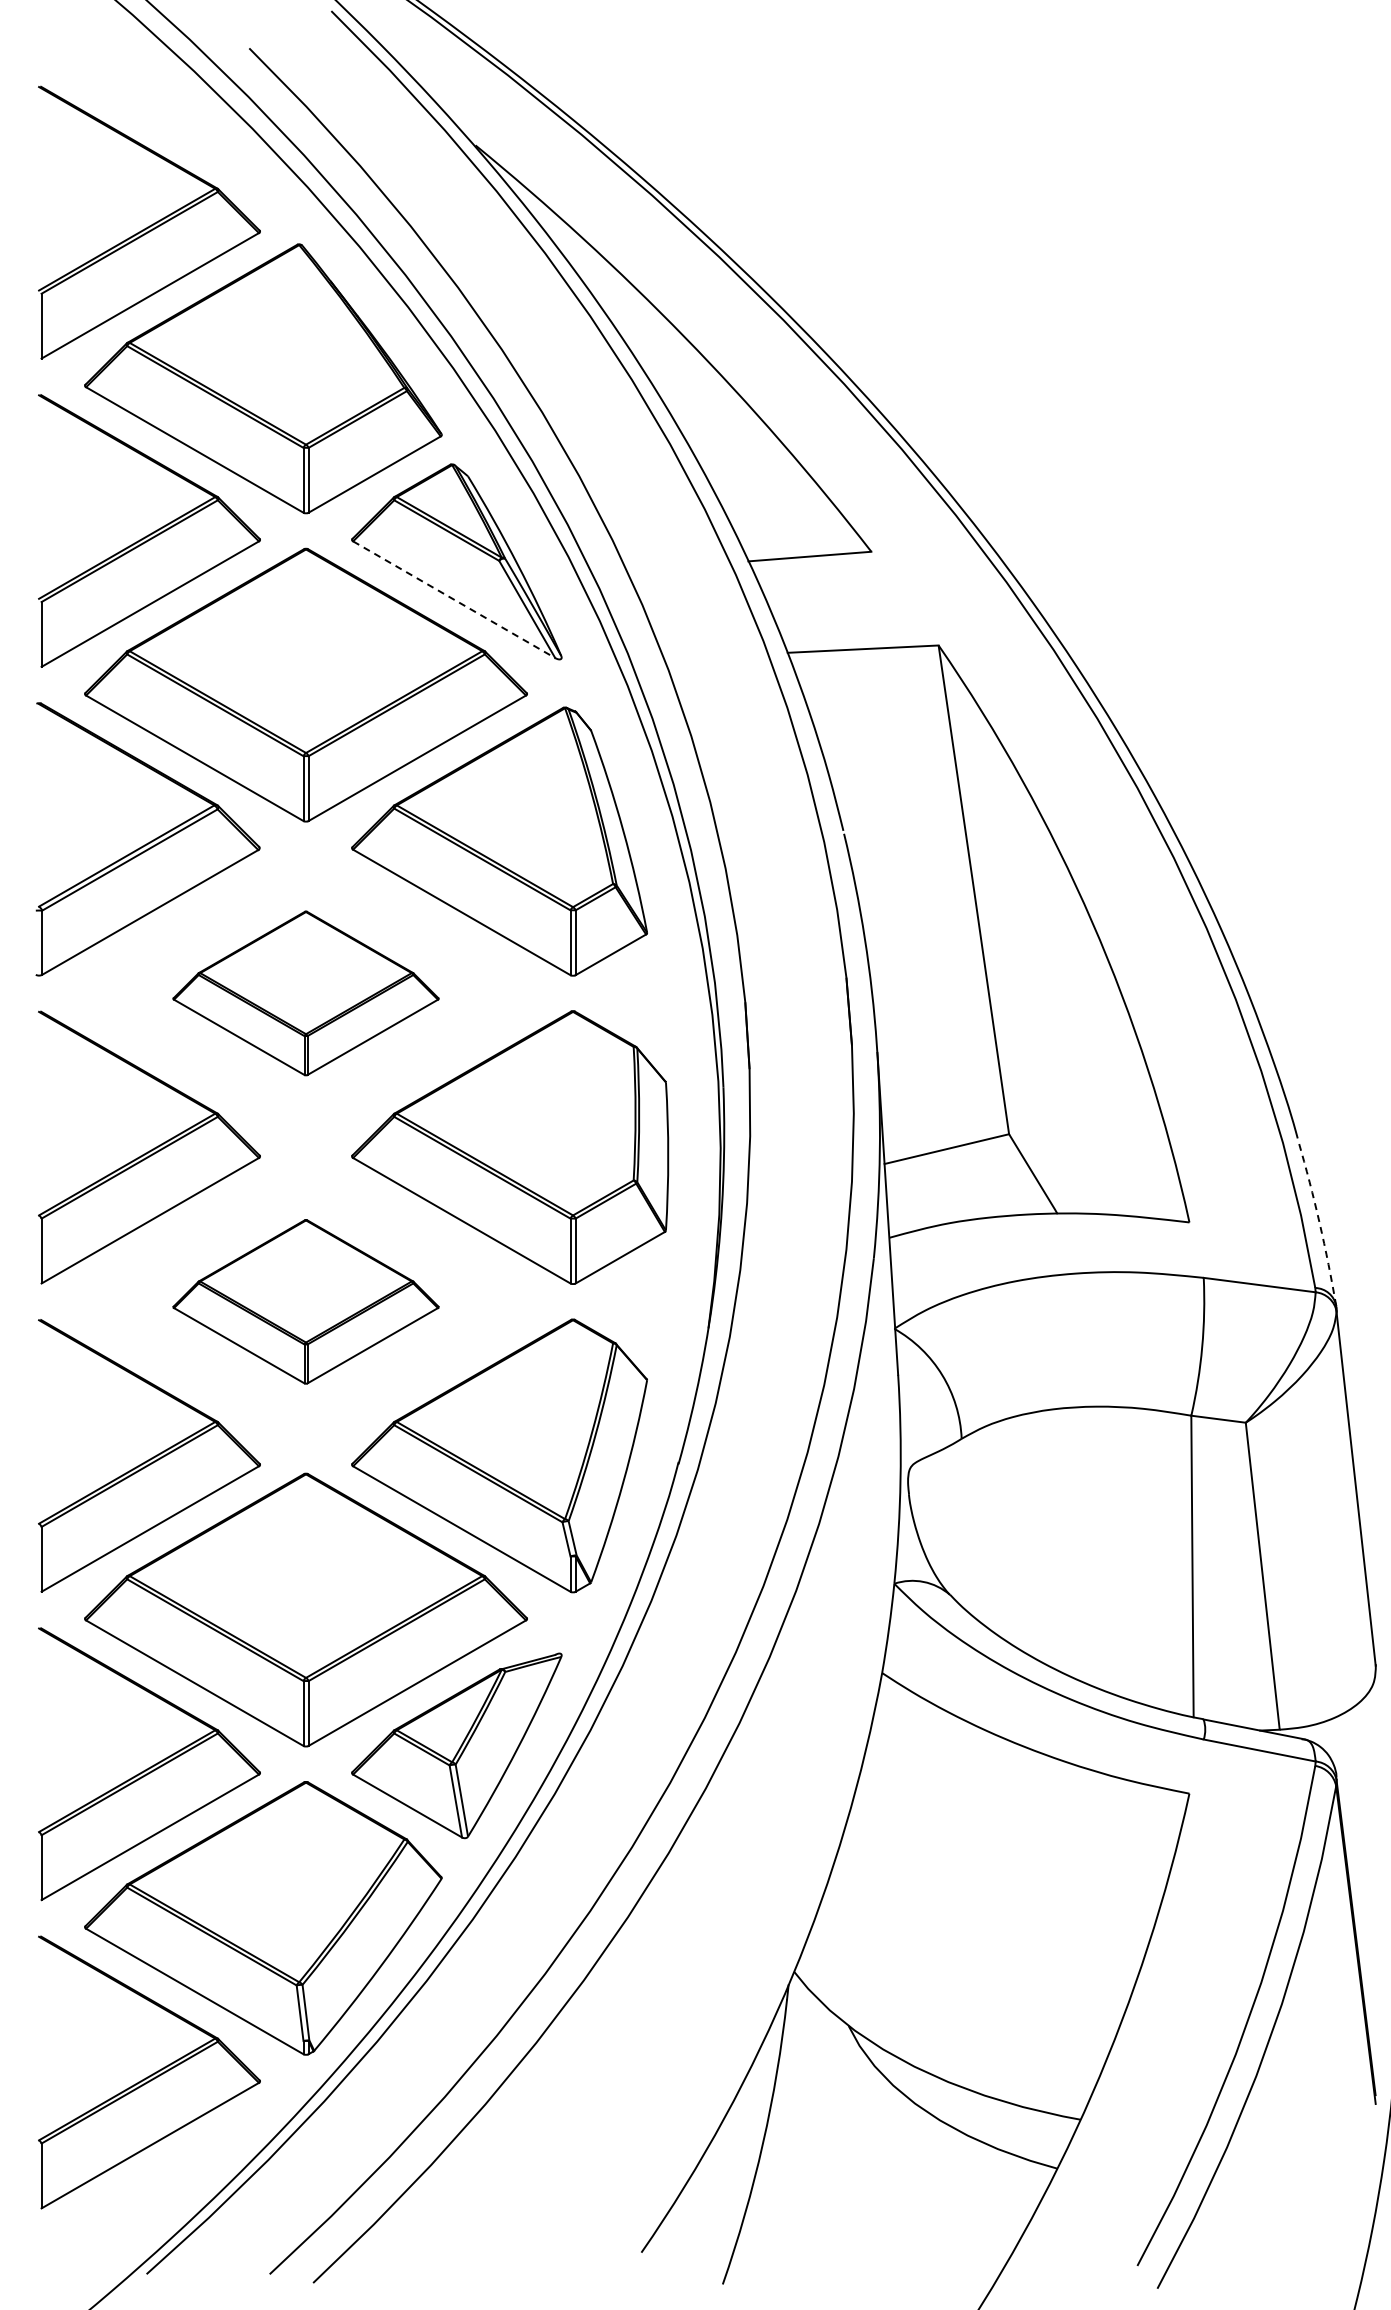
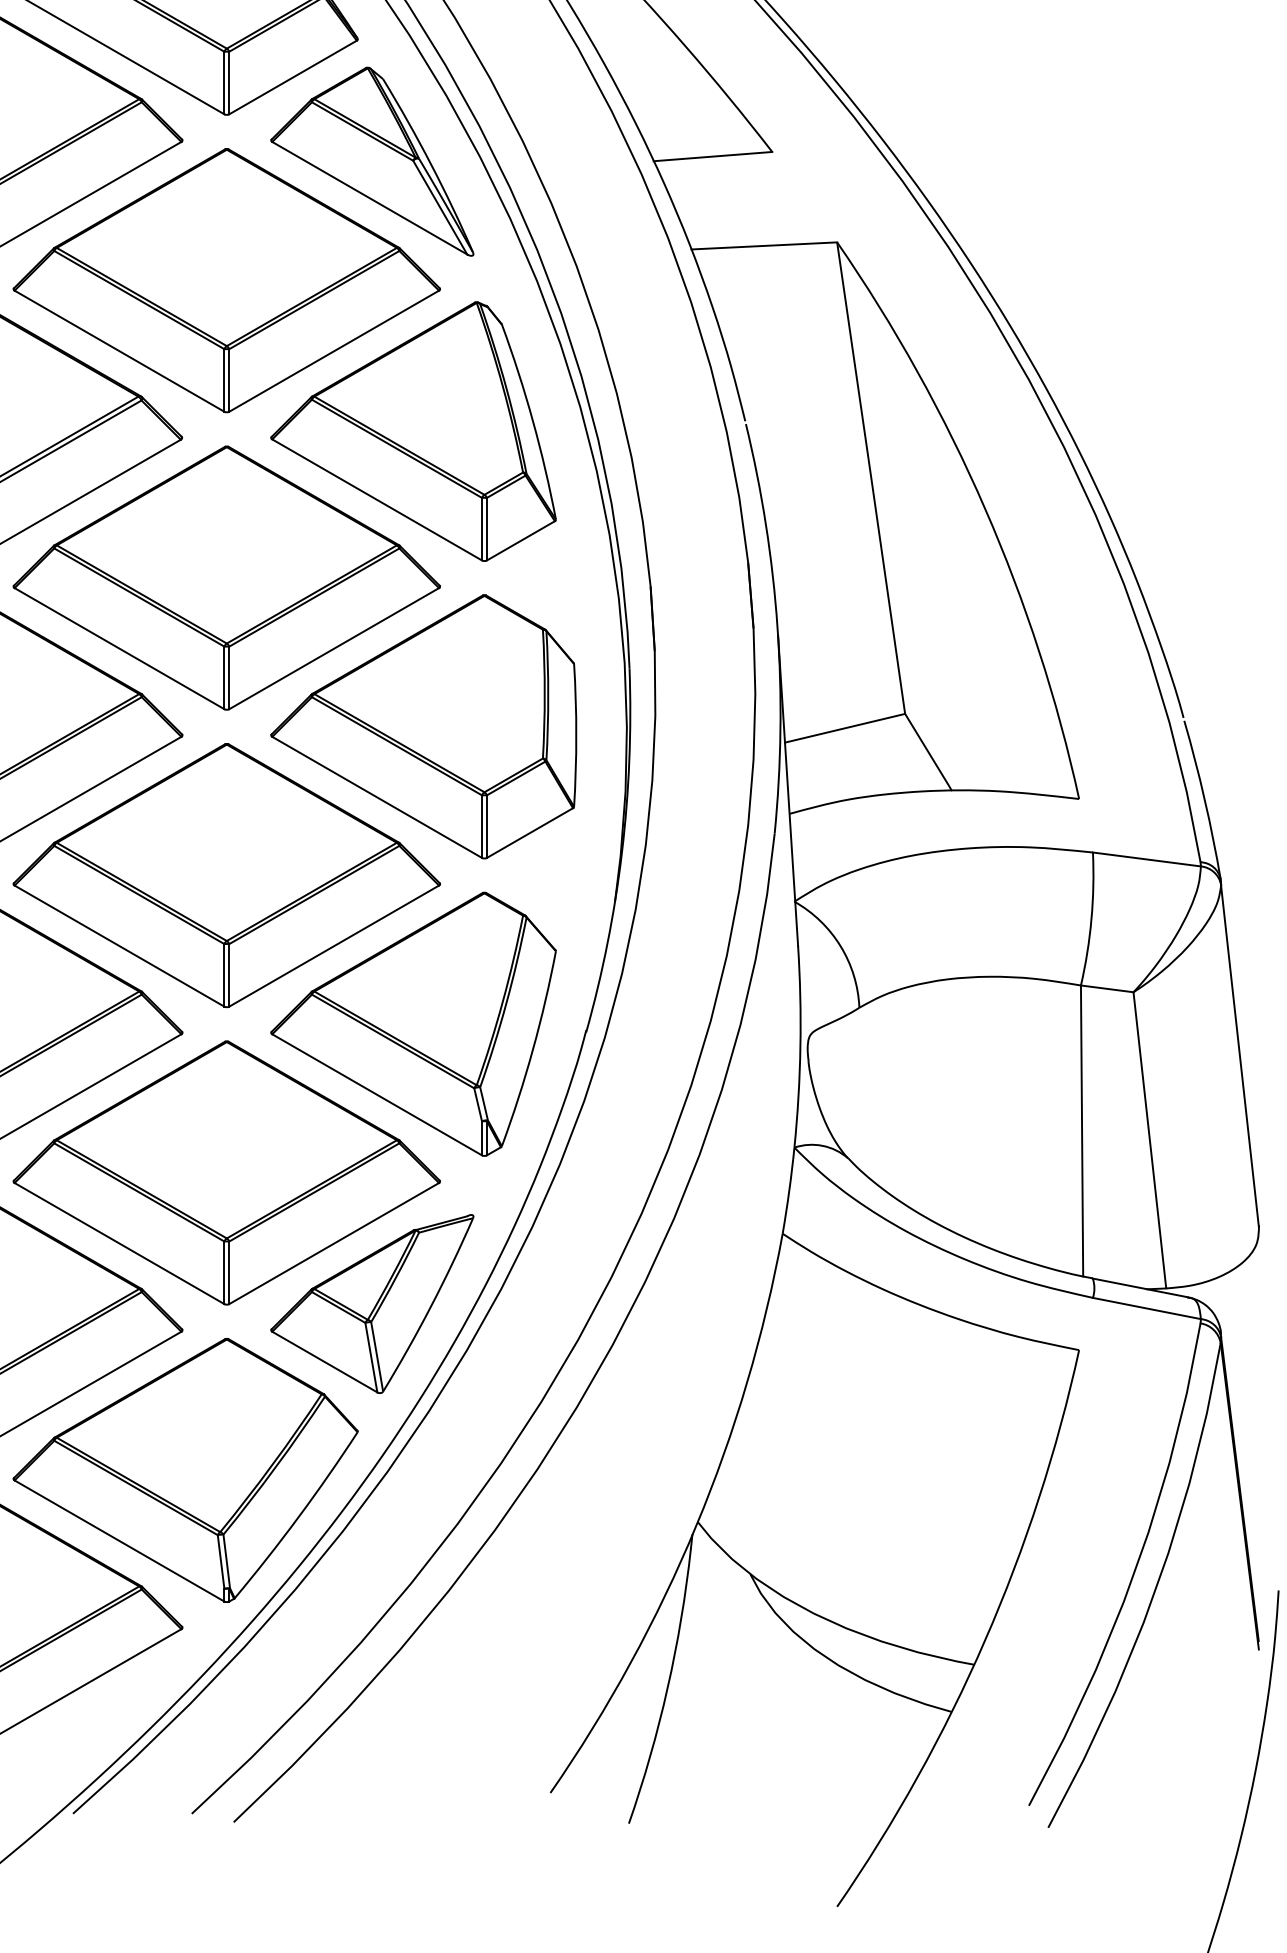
line: (454, 599) -> (370, 198), dashed -> solid
part: (305, 993) -> (226, 578), size x1.67
arc: (1319, 1223) -> (1204, 800), dashed -> solid
part: (305, 1301) -> (226, 875), size x1.67

